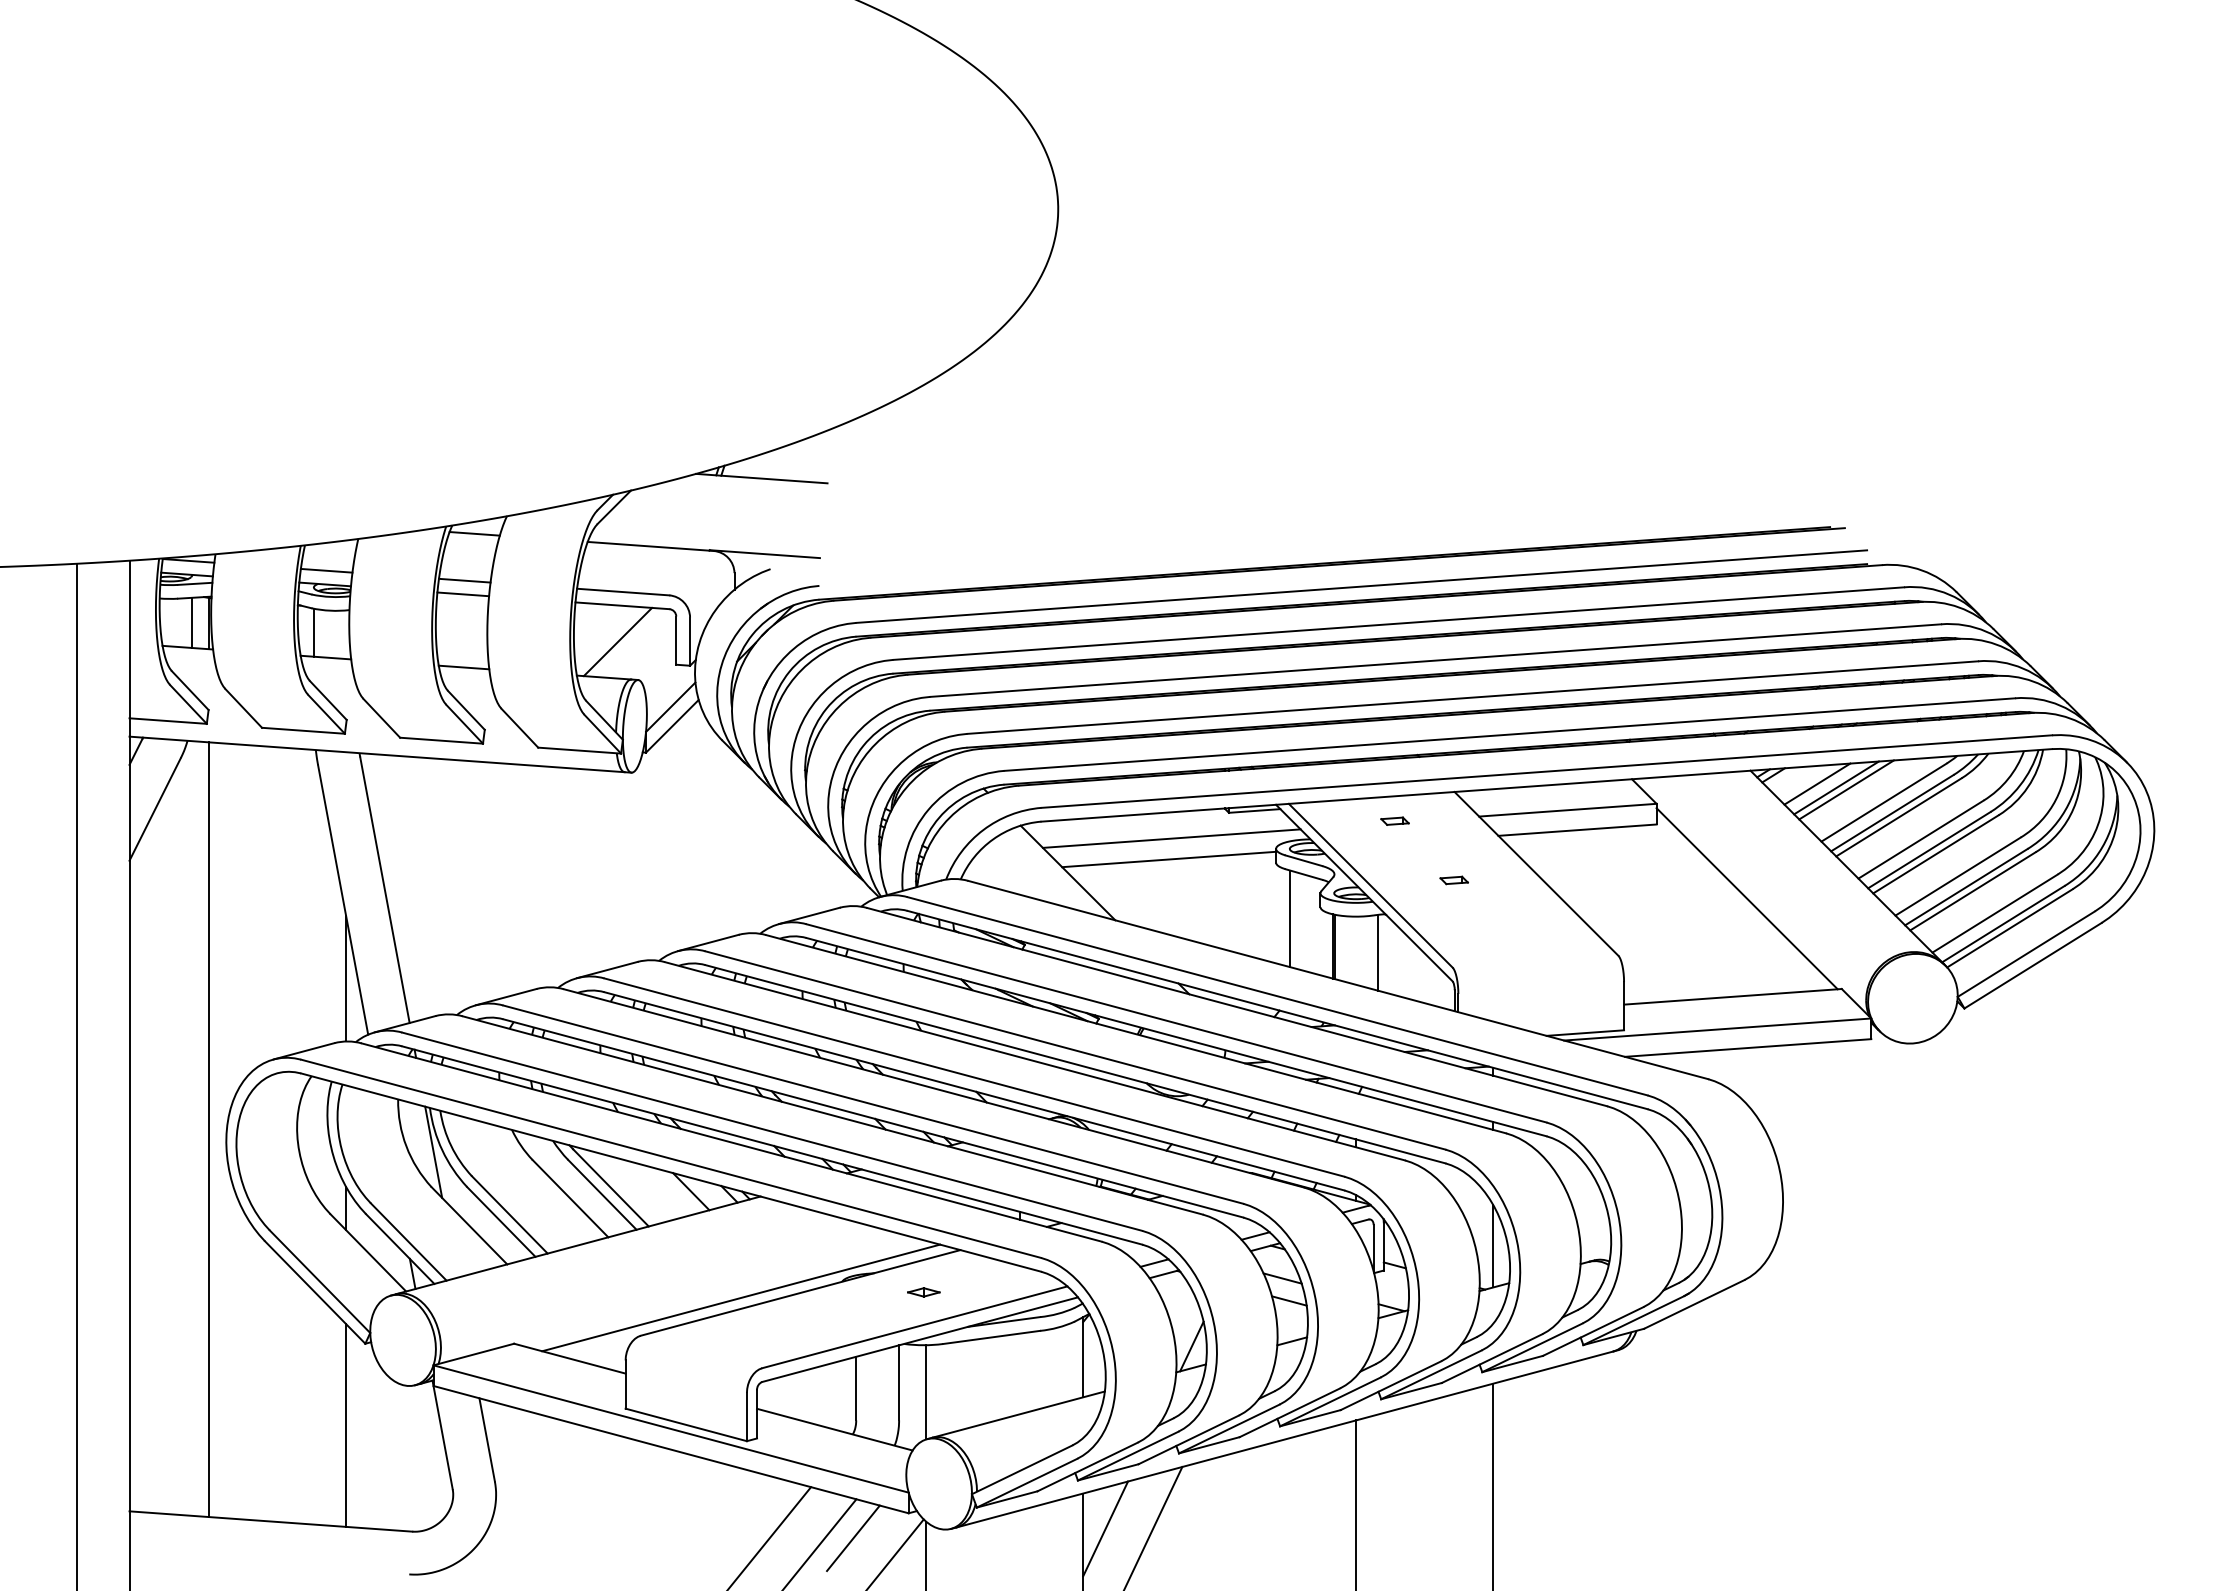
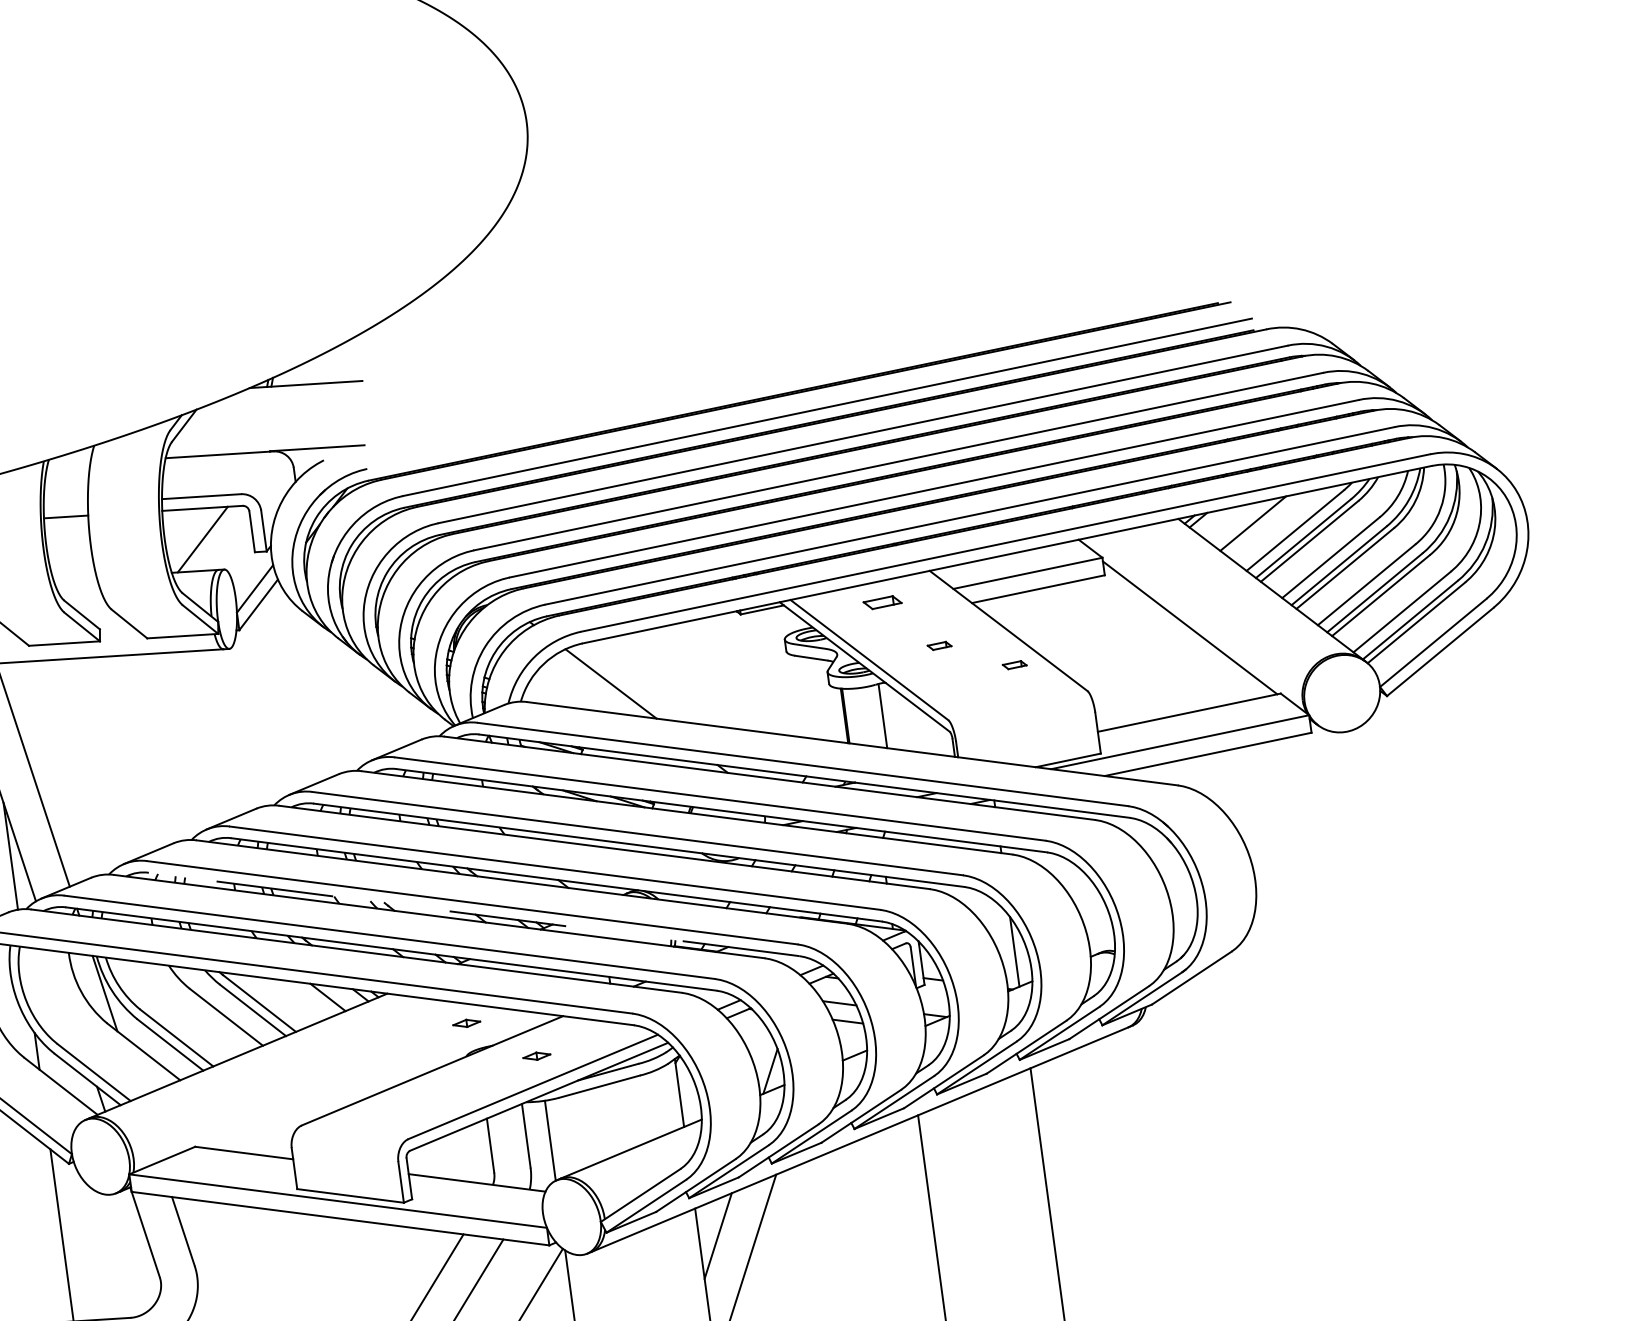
line: (474, 533) -> (68, 464), removed
line: (464, 580) -> (65, 505), removed
line: (463, 667) -> (74, 578), removed
line: (1817, 783) -> (1236, 522), removed
line: (1846, 789) -> (1261, 523), removed
part: (1394, 820) -> (882, 601), size x1.6
line: (1171, 838) -> (694, 642), removed
line: (1169, 859) -> (695, 660), removed
part: (1537, 914) -> (1014, 665), added
line: (1290, 918) -> (805, 697), removed
line: (873, 1118) -> (474, 914), solid -> dashed
part: (847, 1243) -> (466, 1023), added
line: (741, 1297) -> (382, 1081), removed
line: (853, 1538) -> (505, 1273), removed

